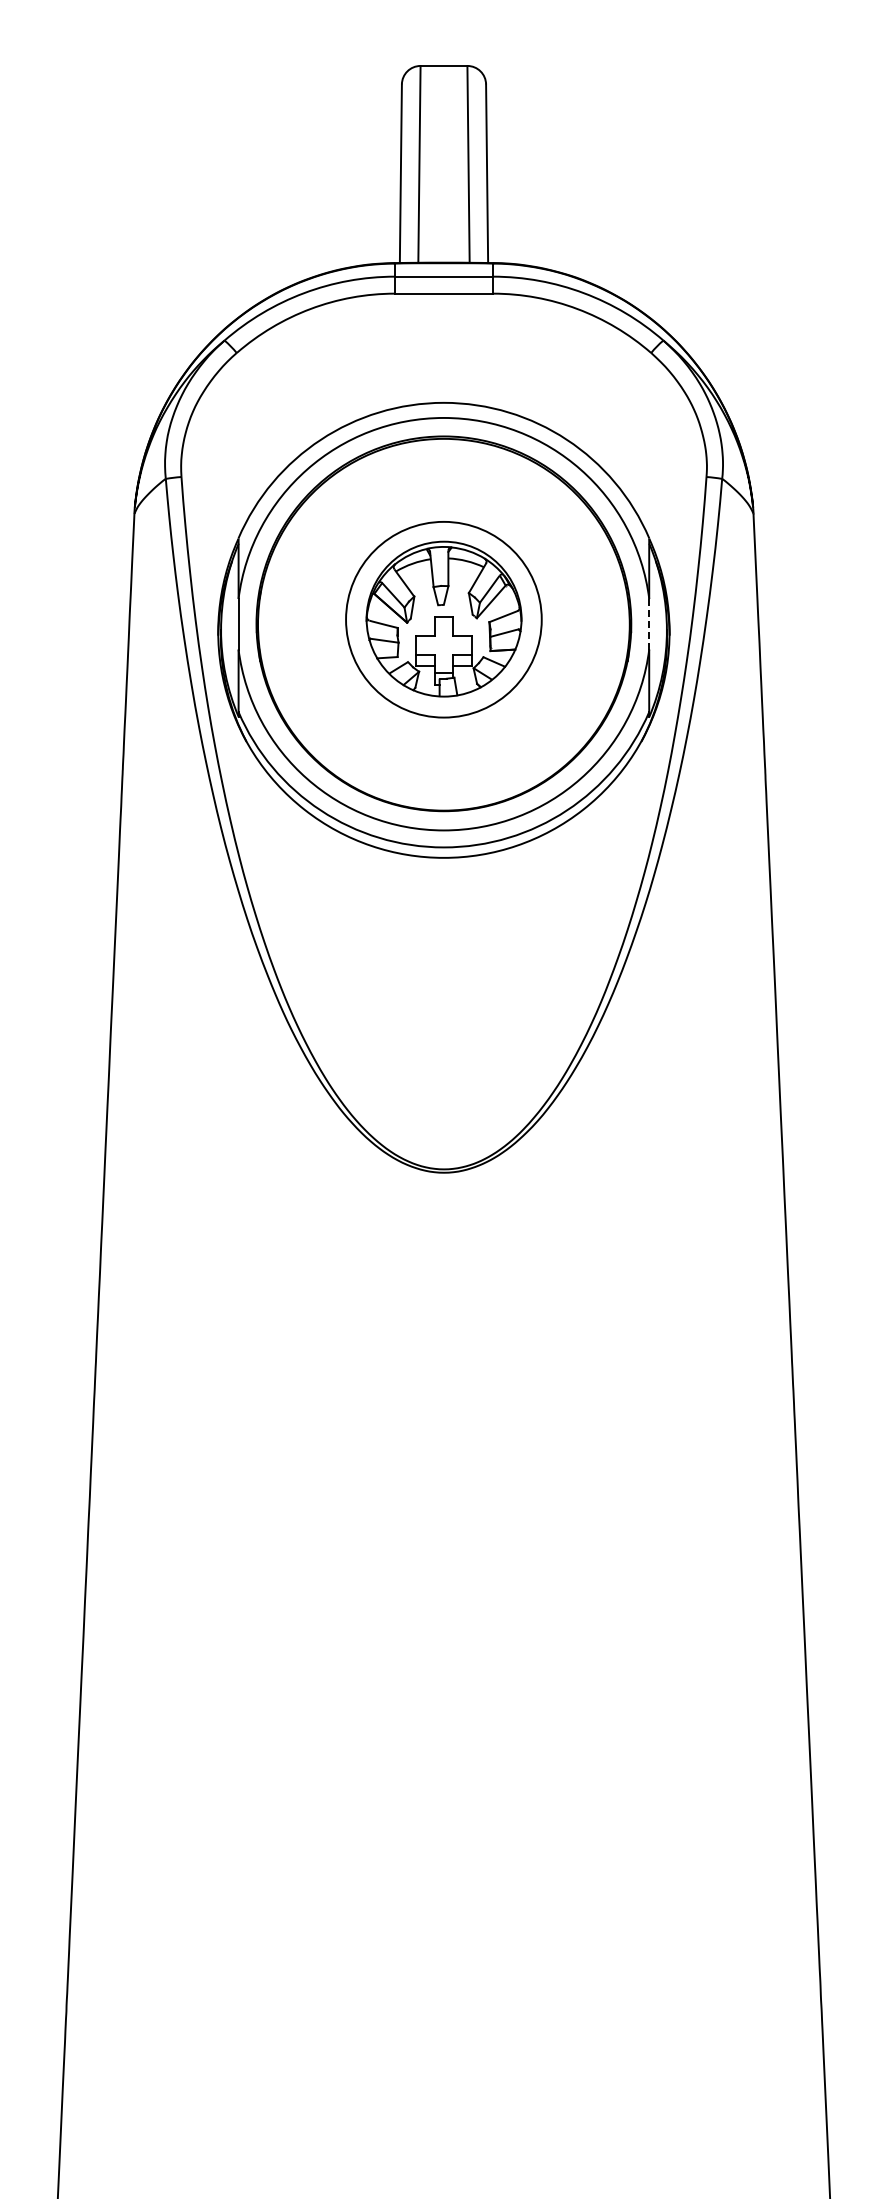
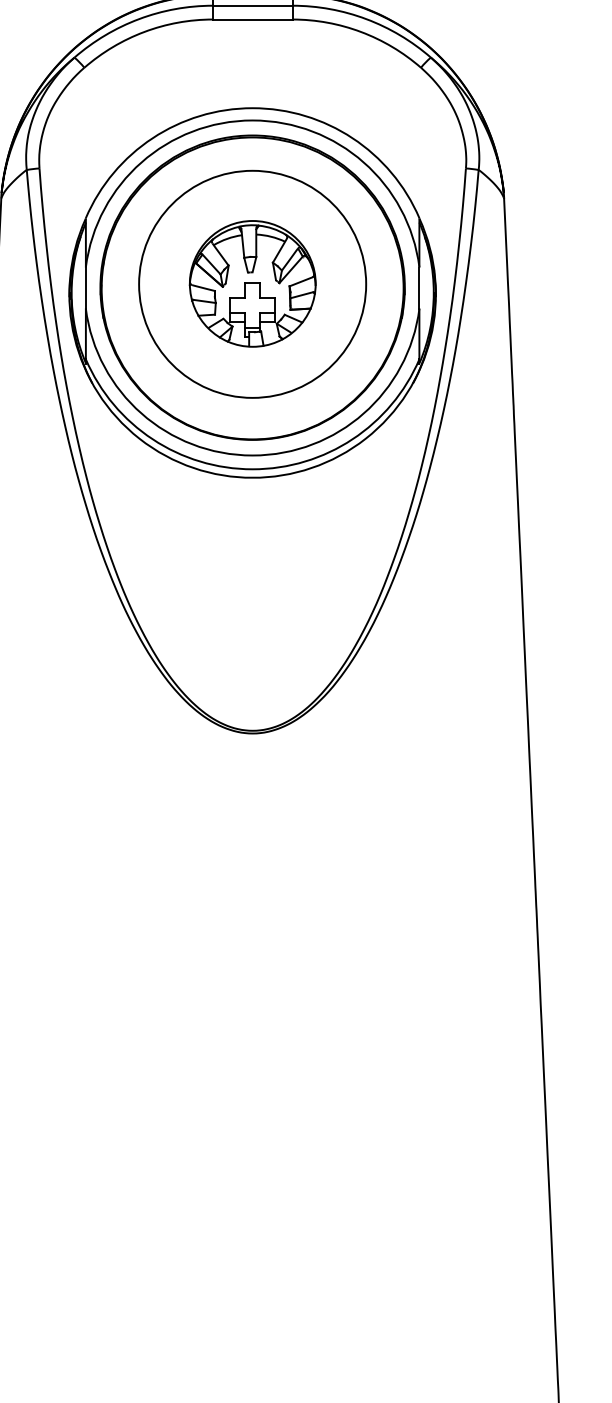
circle: (443, 619) -> (252, 284), size x1.43
line: (649, 623) -> (419, 287), dashed -> solid

